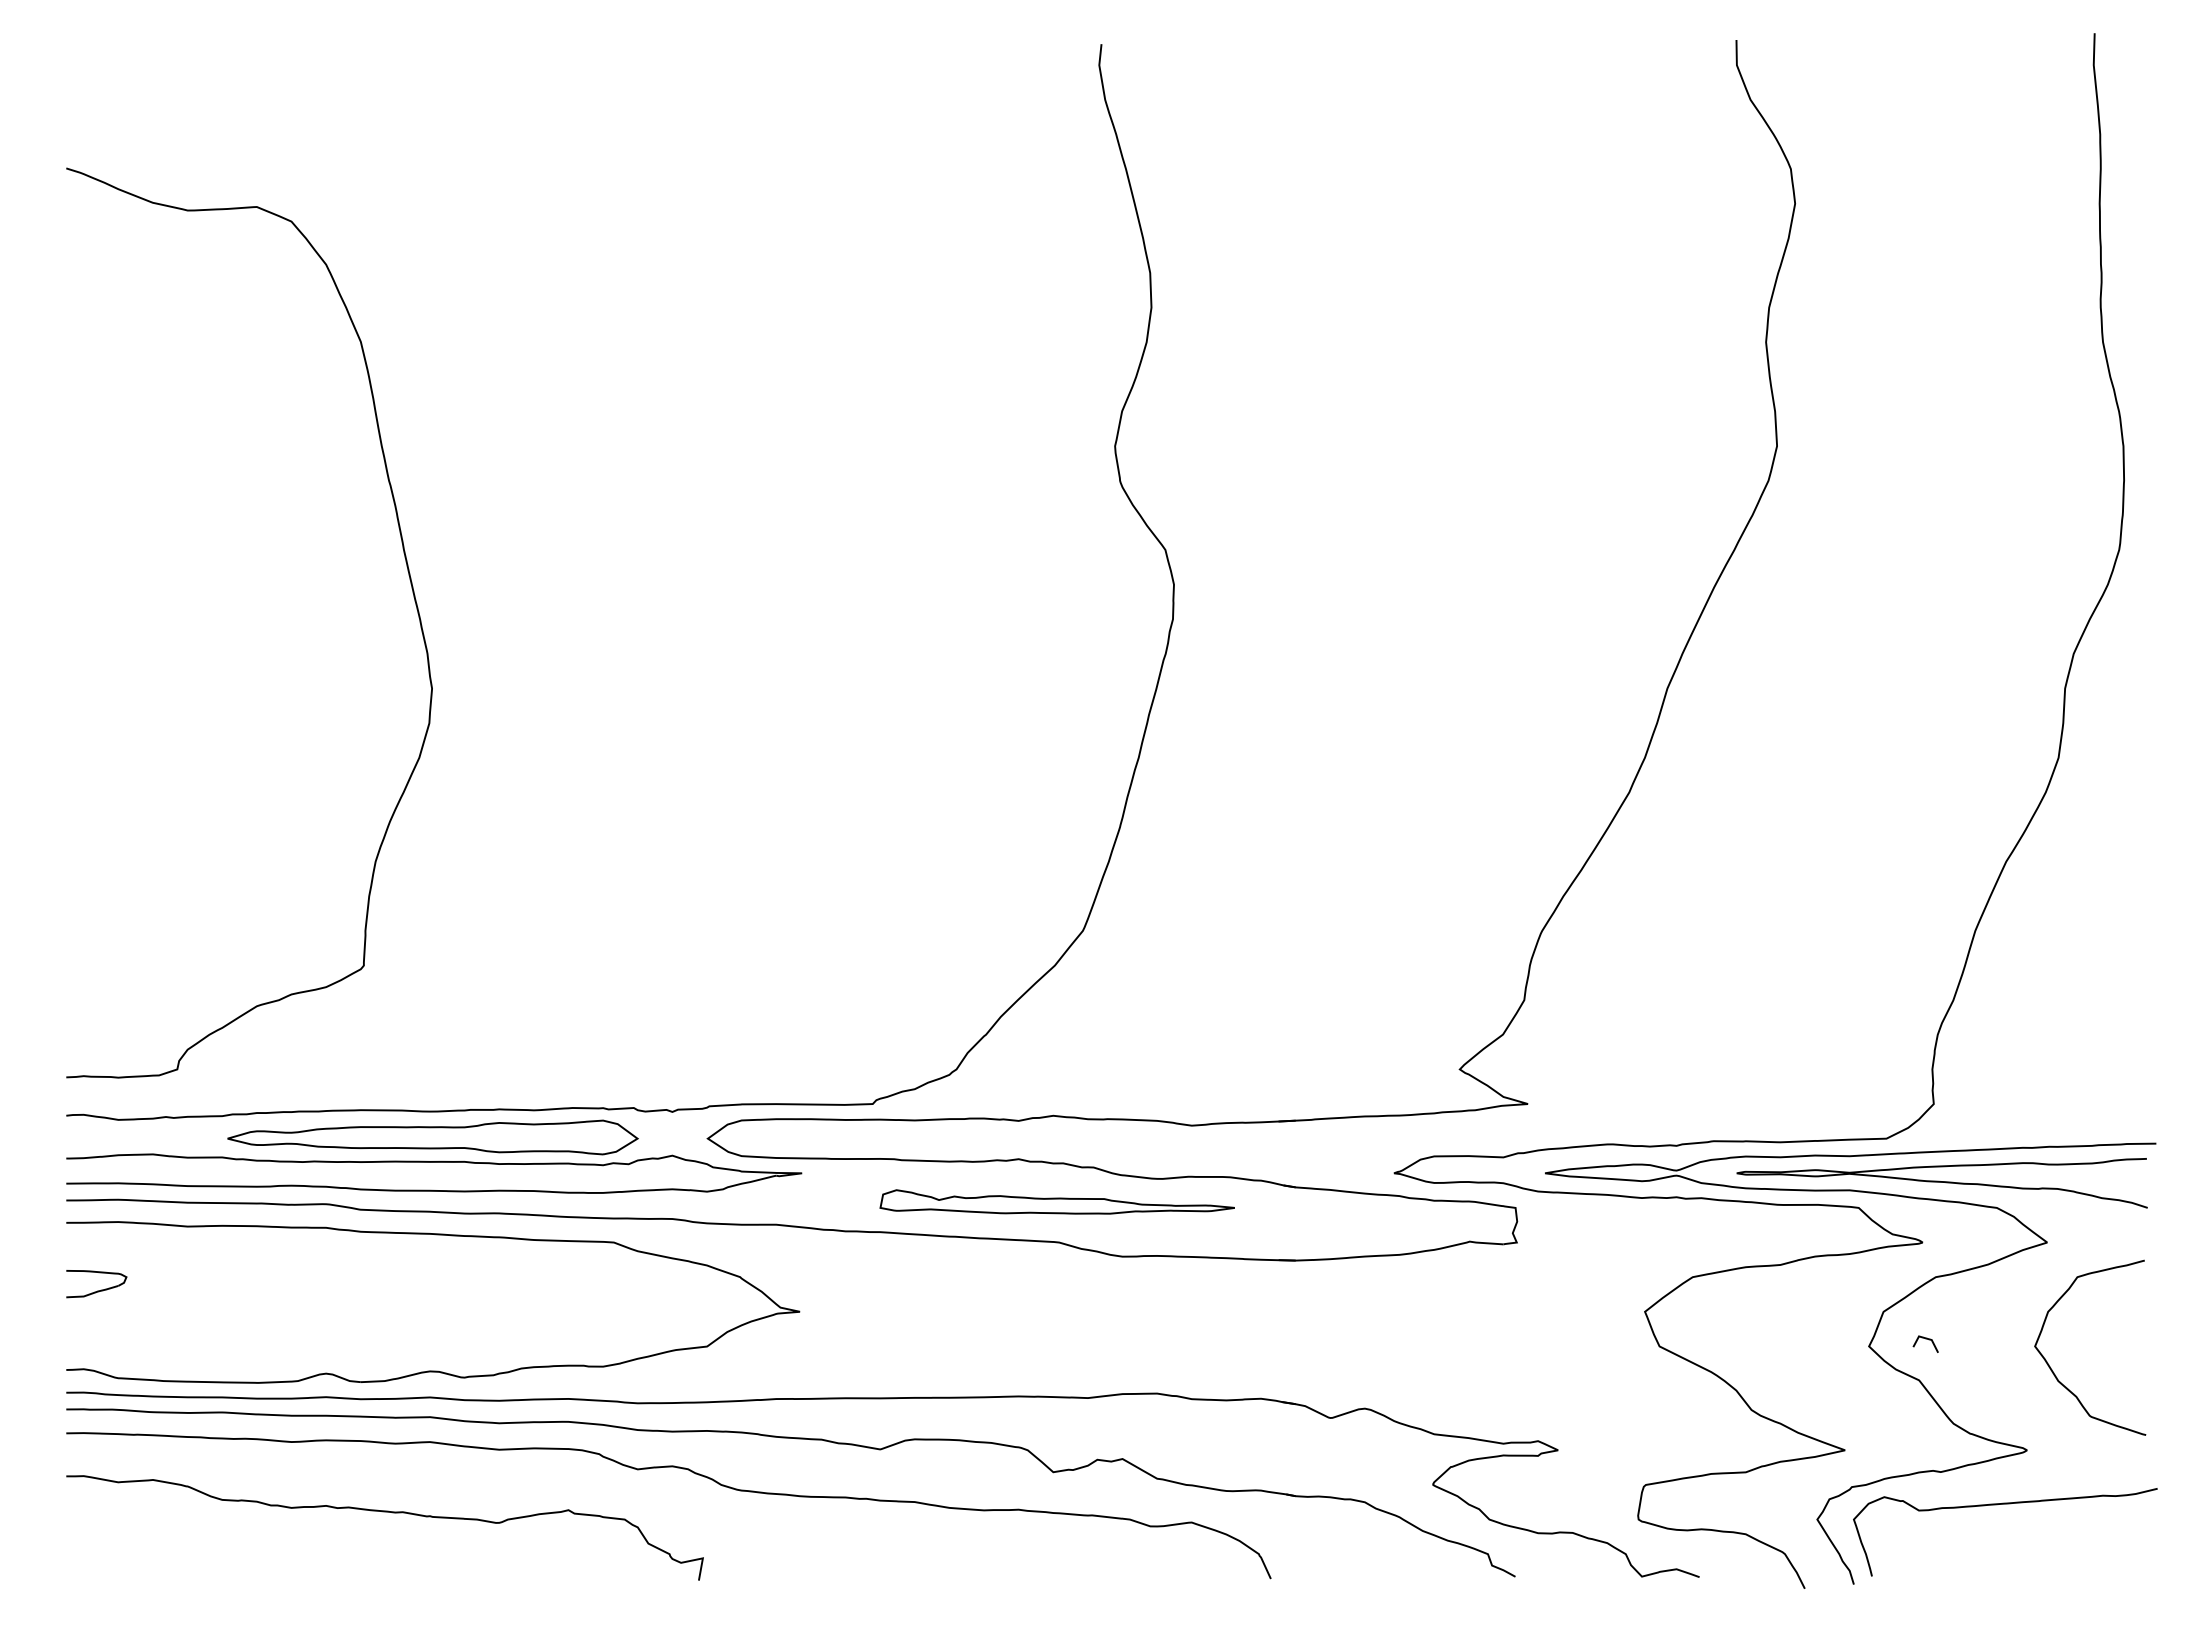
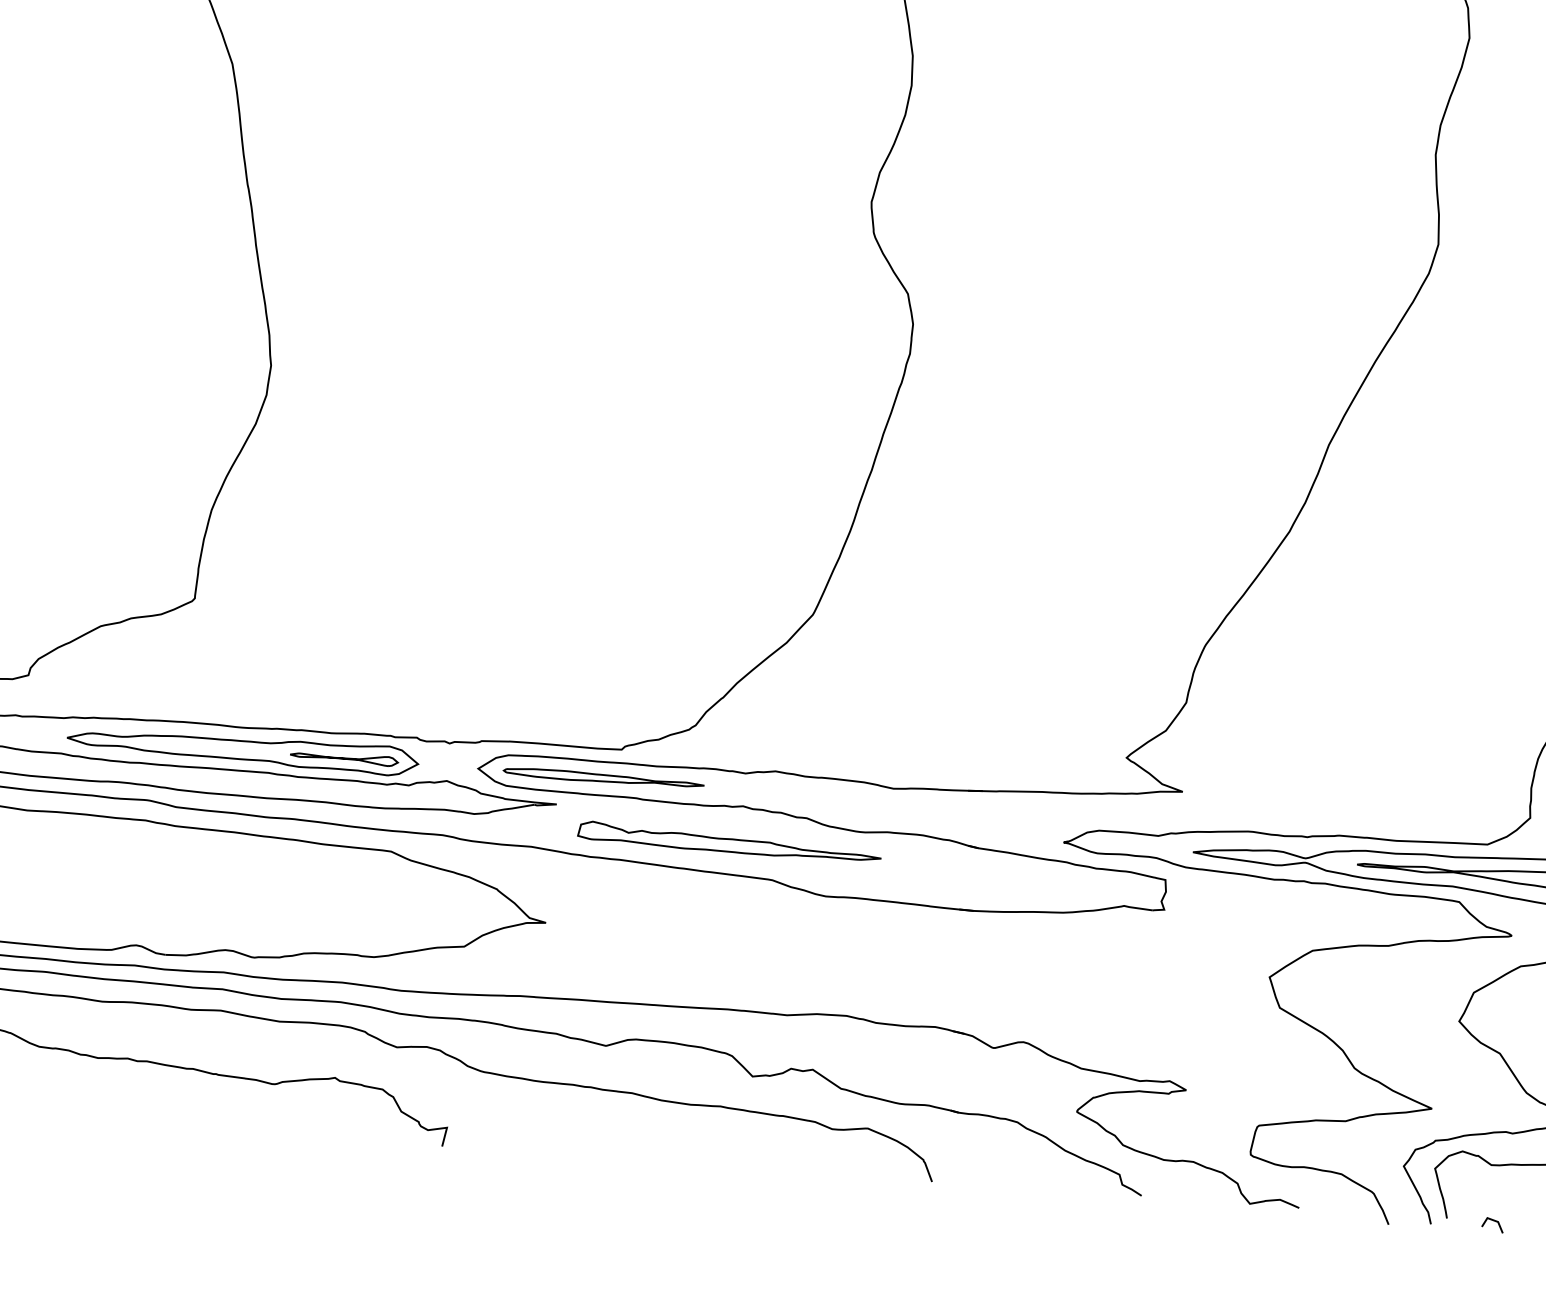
part: (551, 1138) -> (344, 758), added
part: (853, 1138) -> (603, 777), added
part: (1056, 1201) -> (729, 841), moved
line: (1925, 1339) -> (1492, 1221), moved

